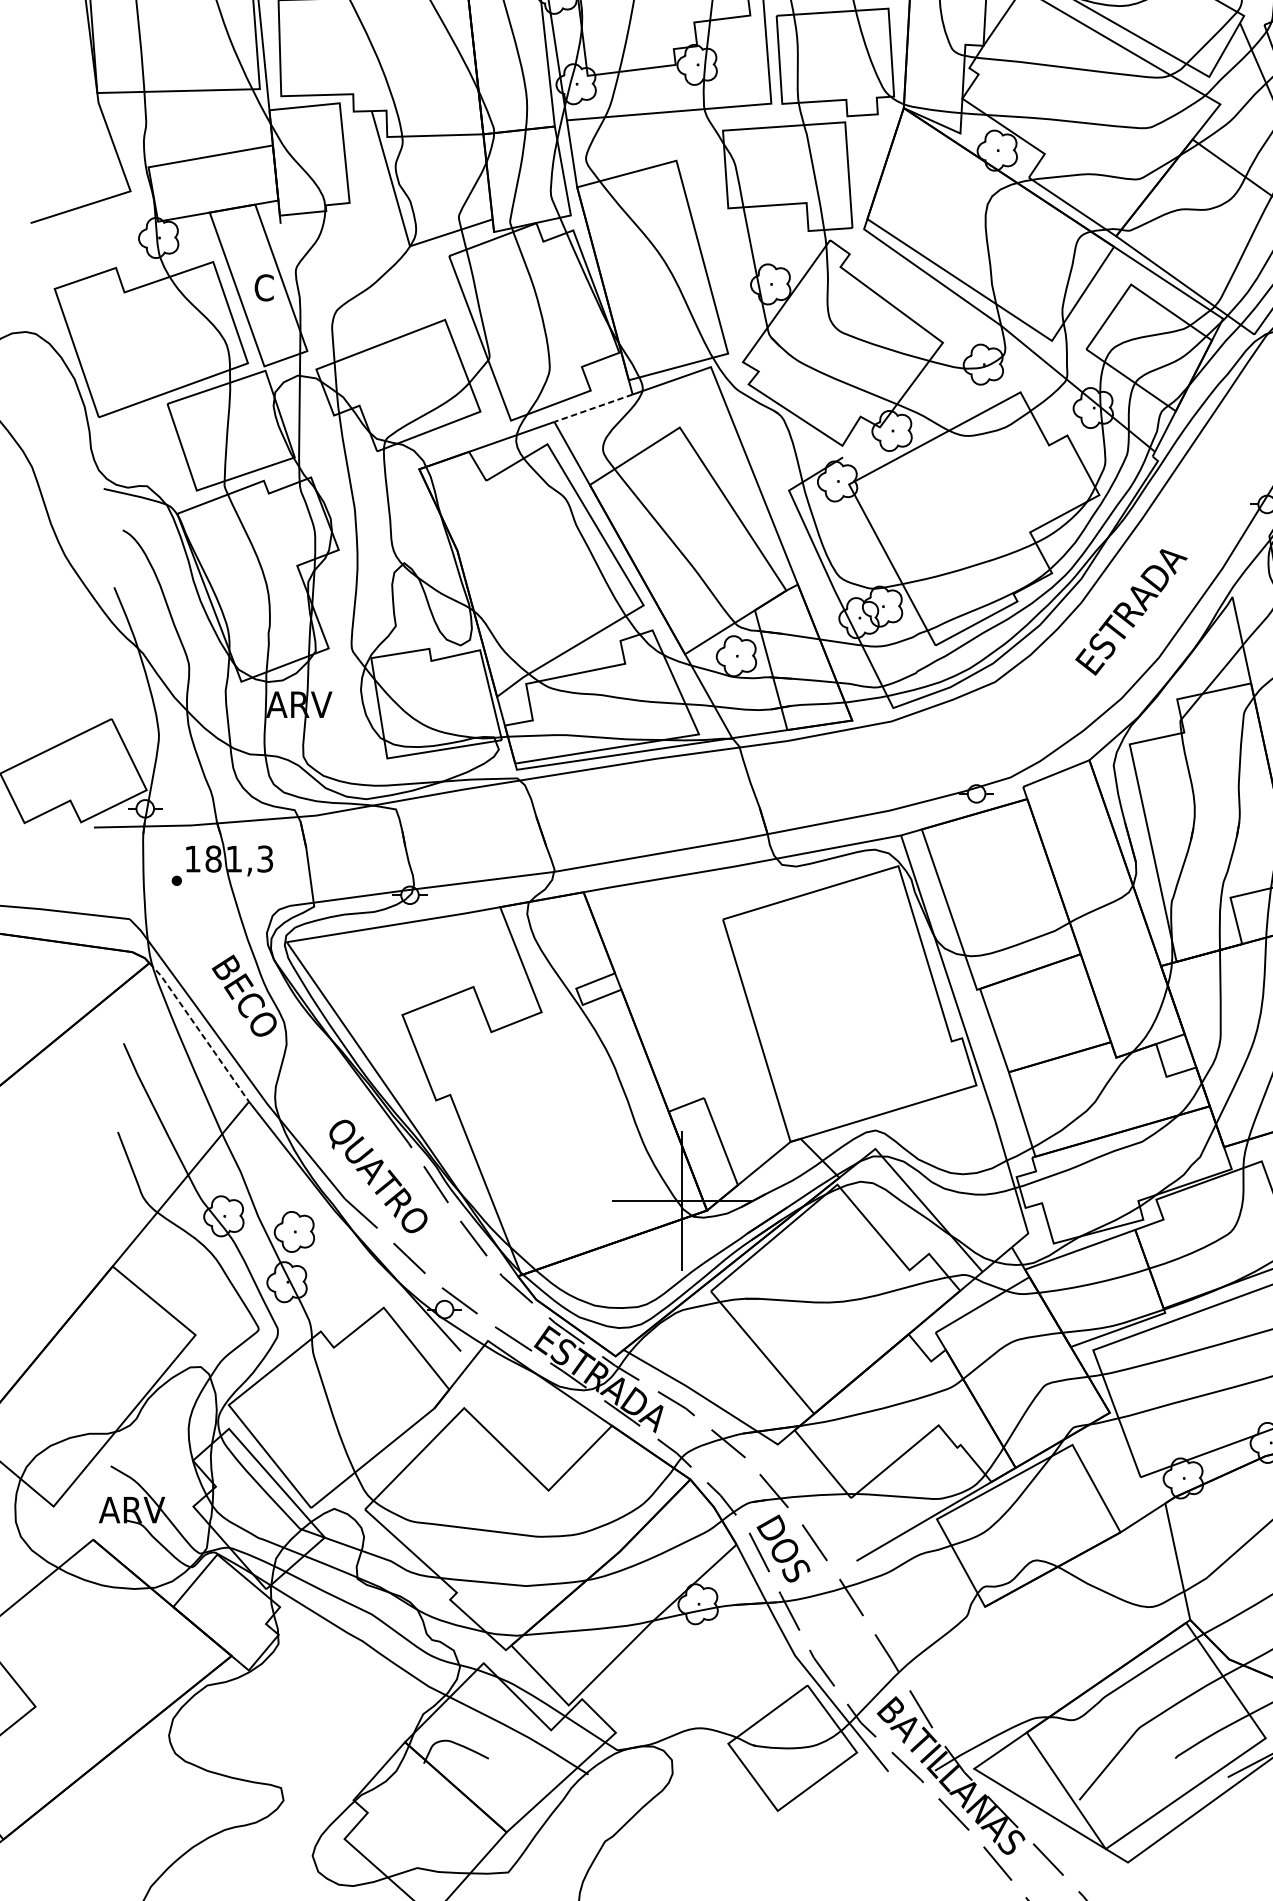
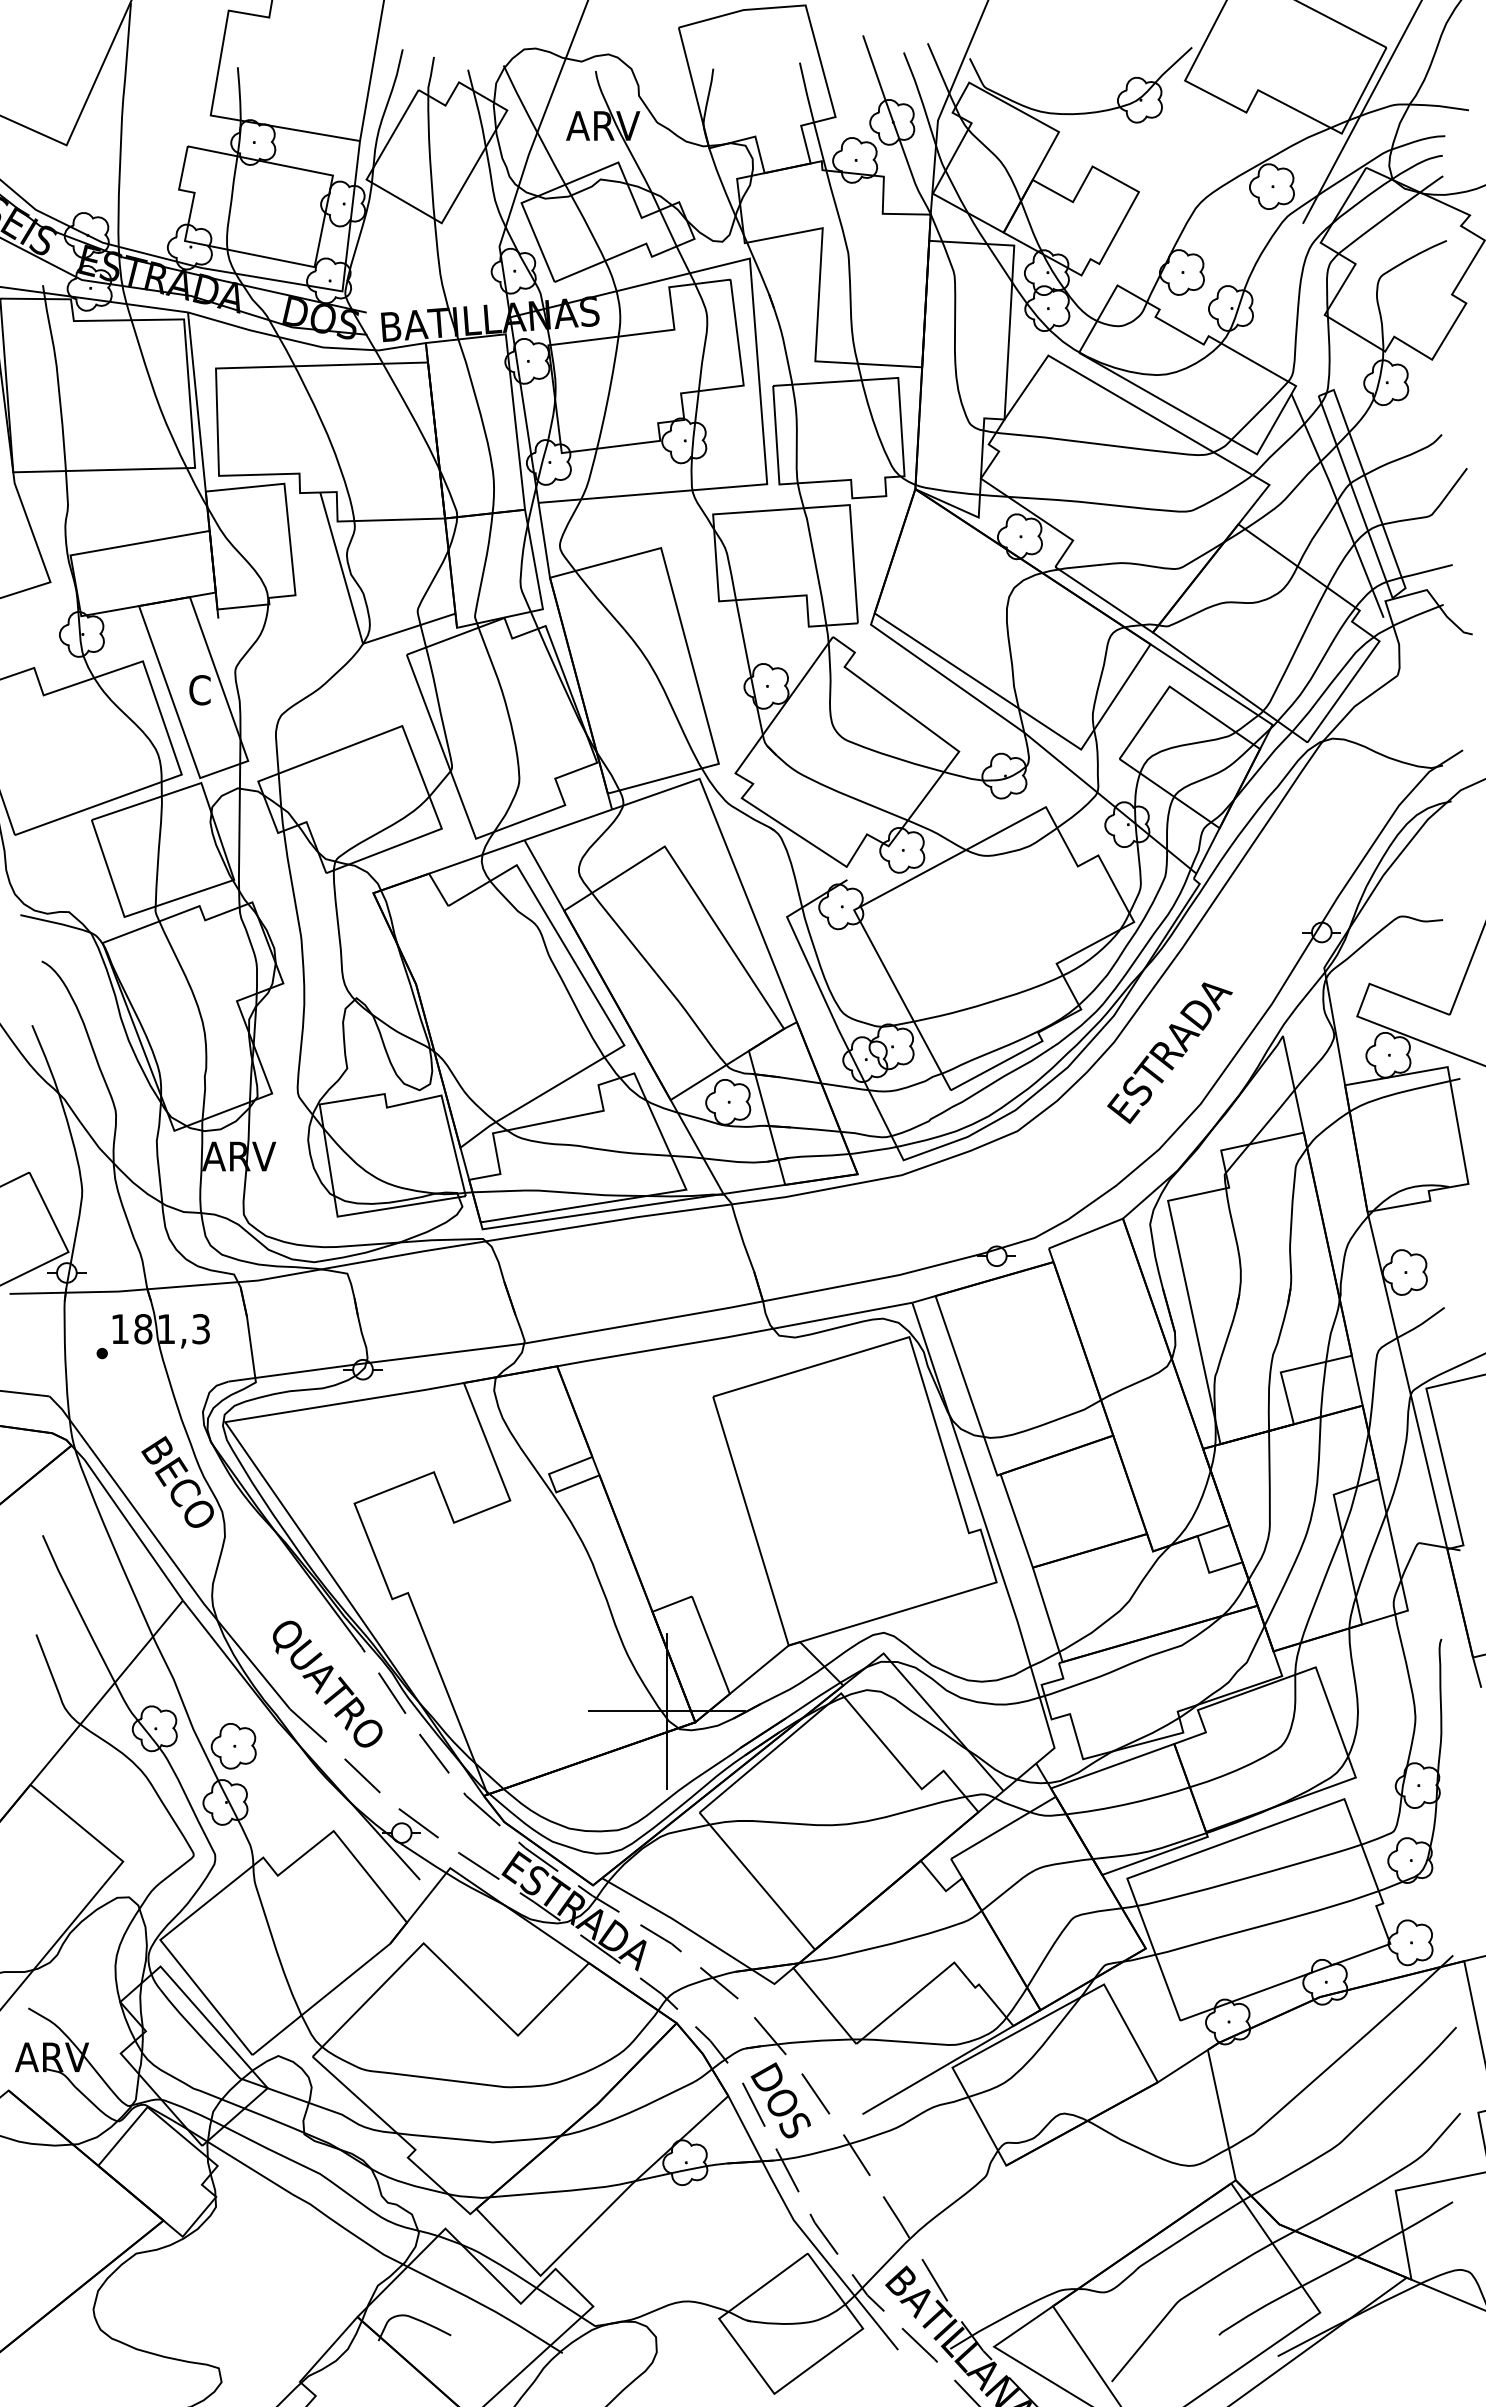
line: (592, 408) -> (567, 825), dashed -> solid
line: (200, 1031) -> (128, 1522), dashed -> solid

